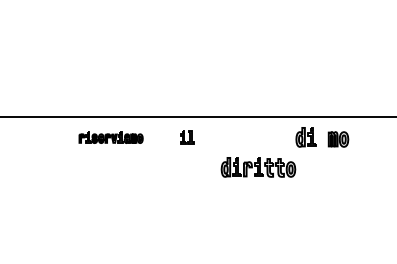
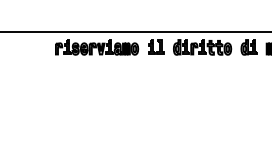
part: (187, 136) -> (156, 46), size x1.43
part: (110, 137) -> (96, 47), size x1.67
part: (258, 167) -> (202, 47), moved

